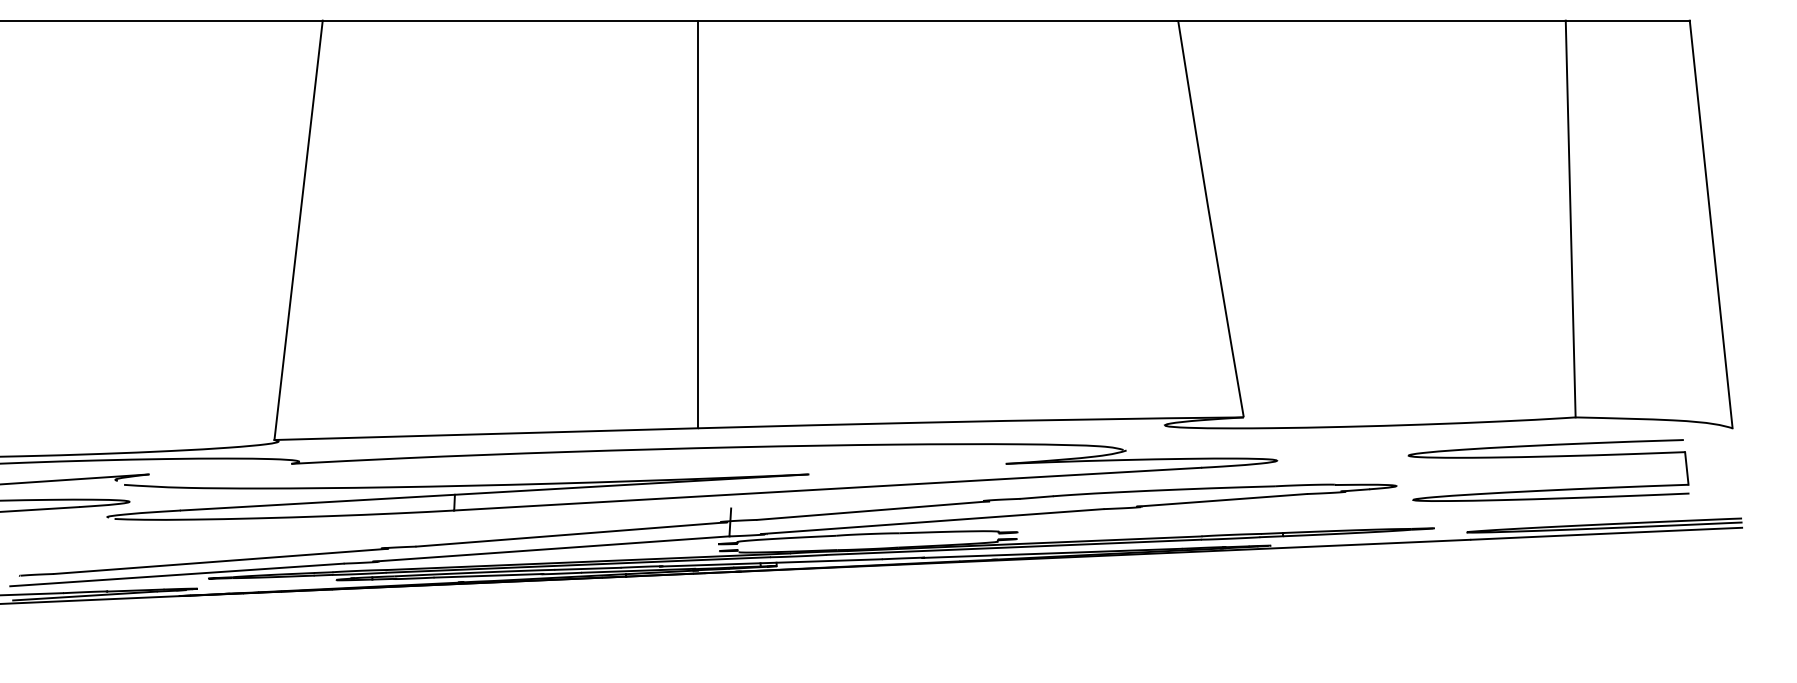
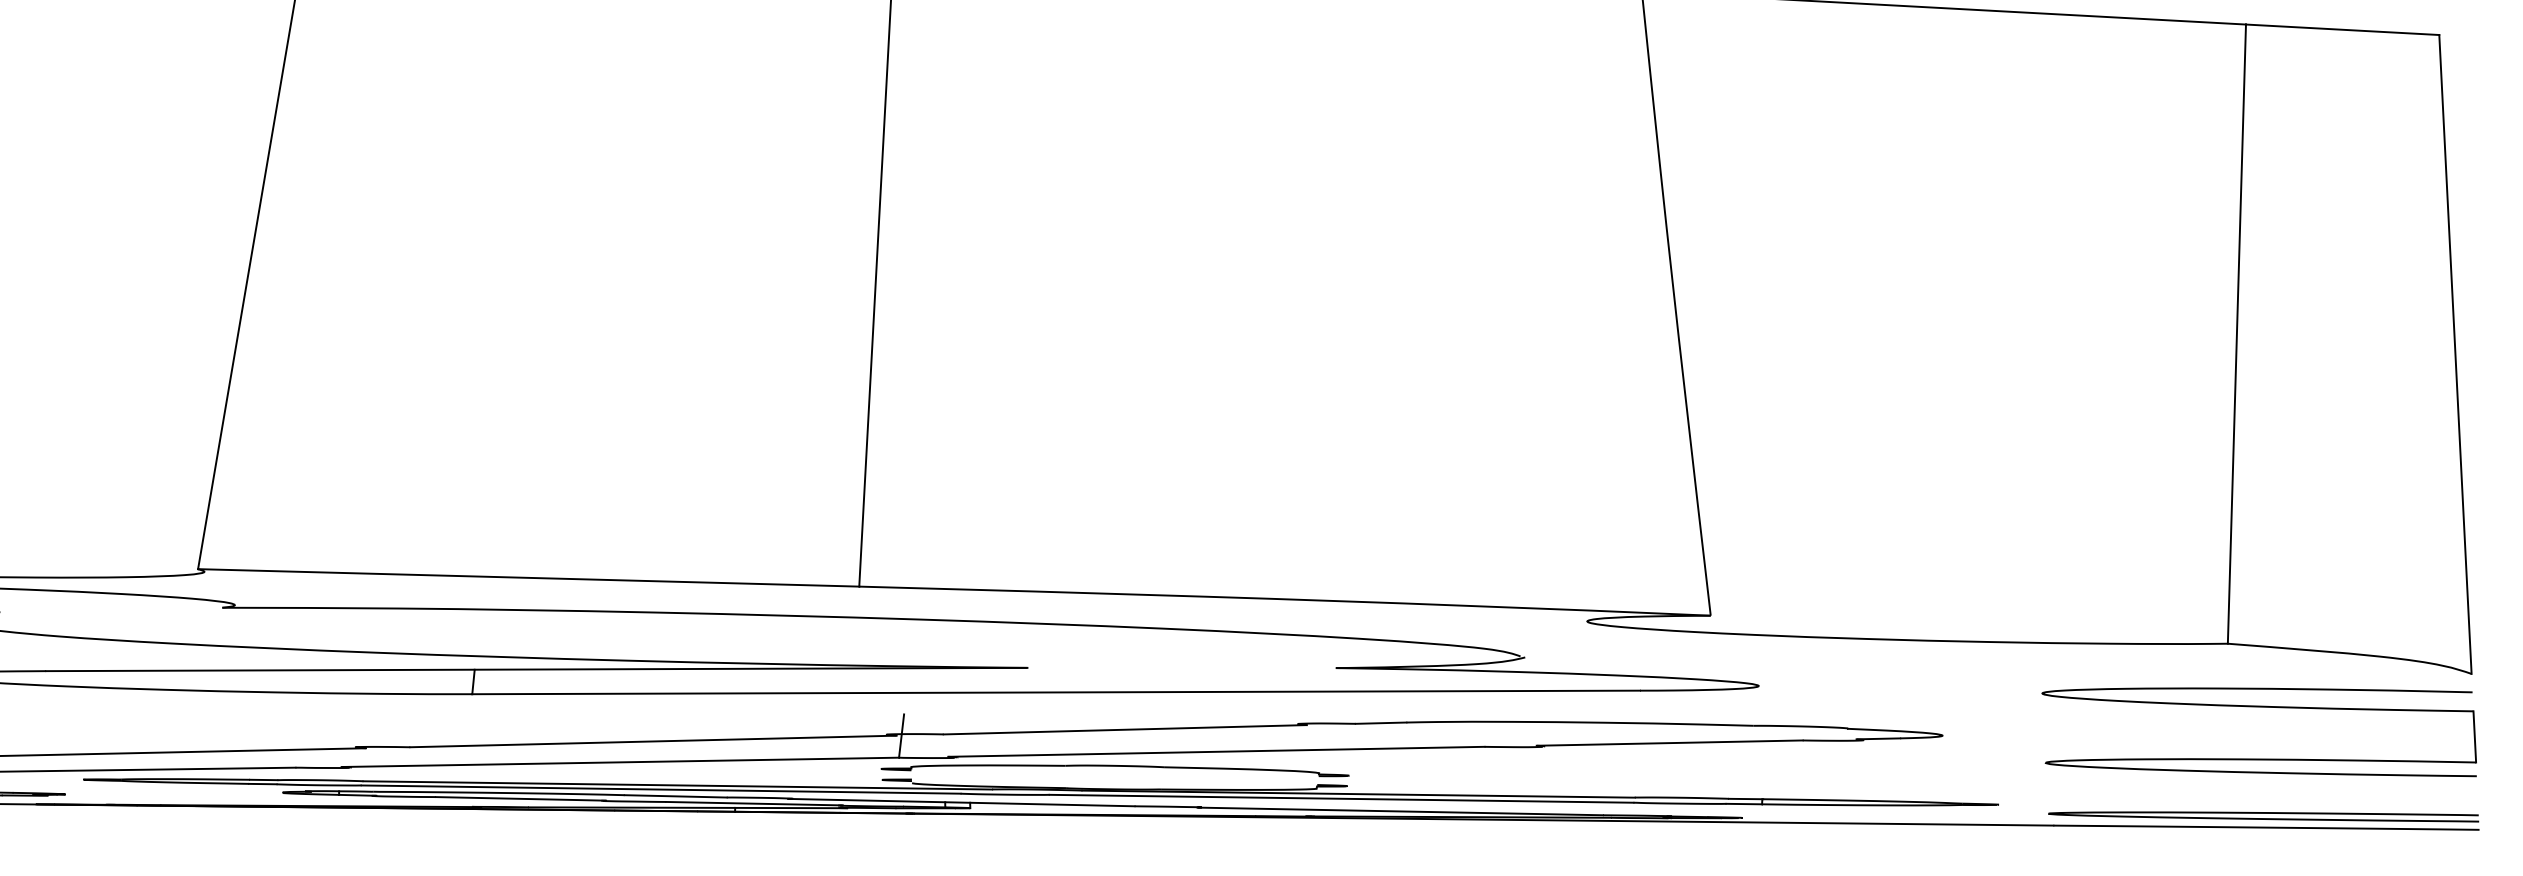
part: (1548, 457) -> (2260, 708), moved

